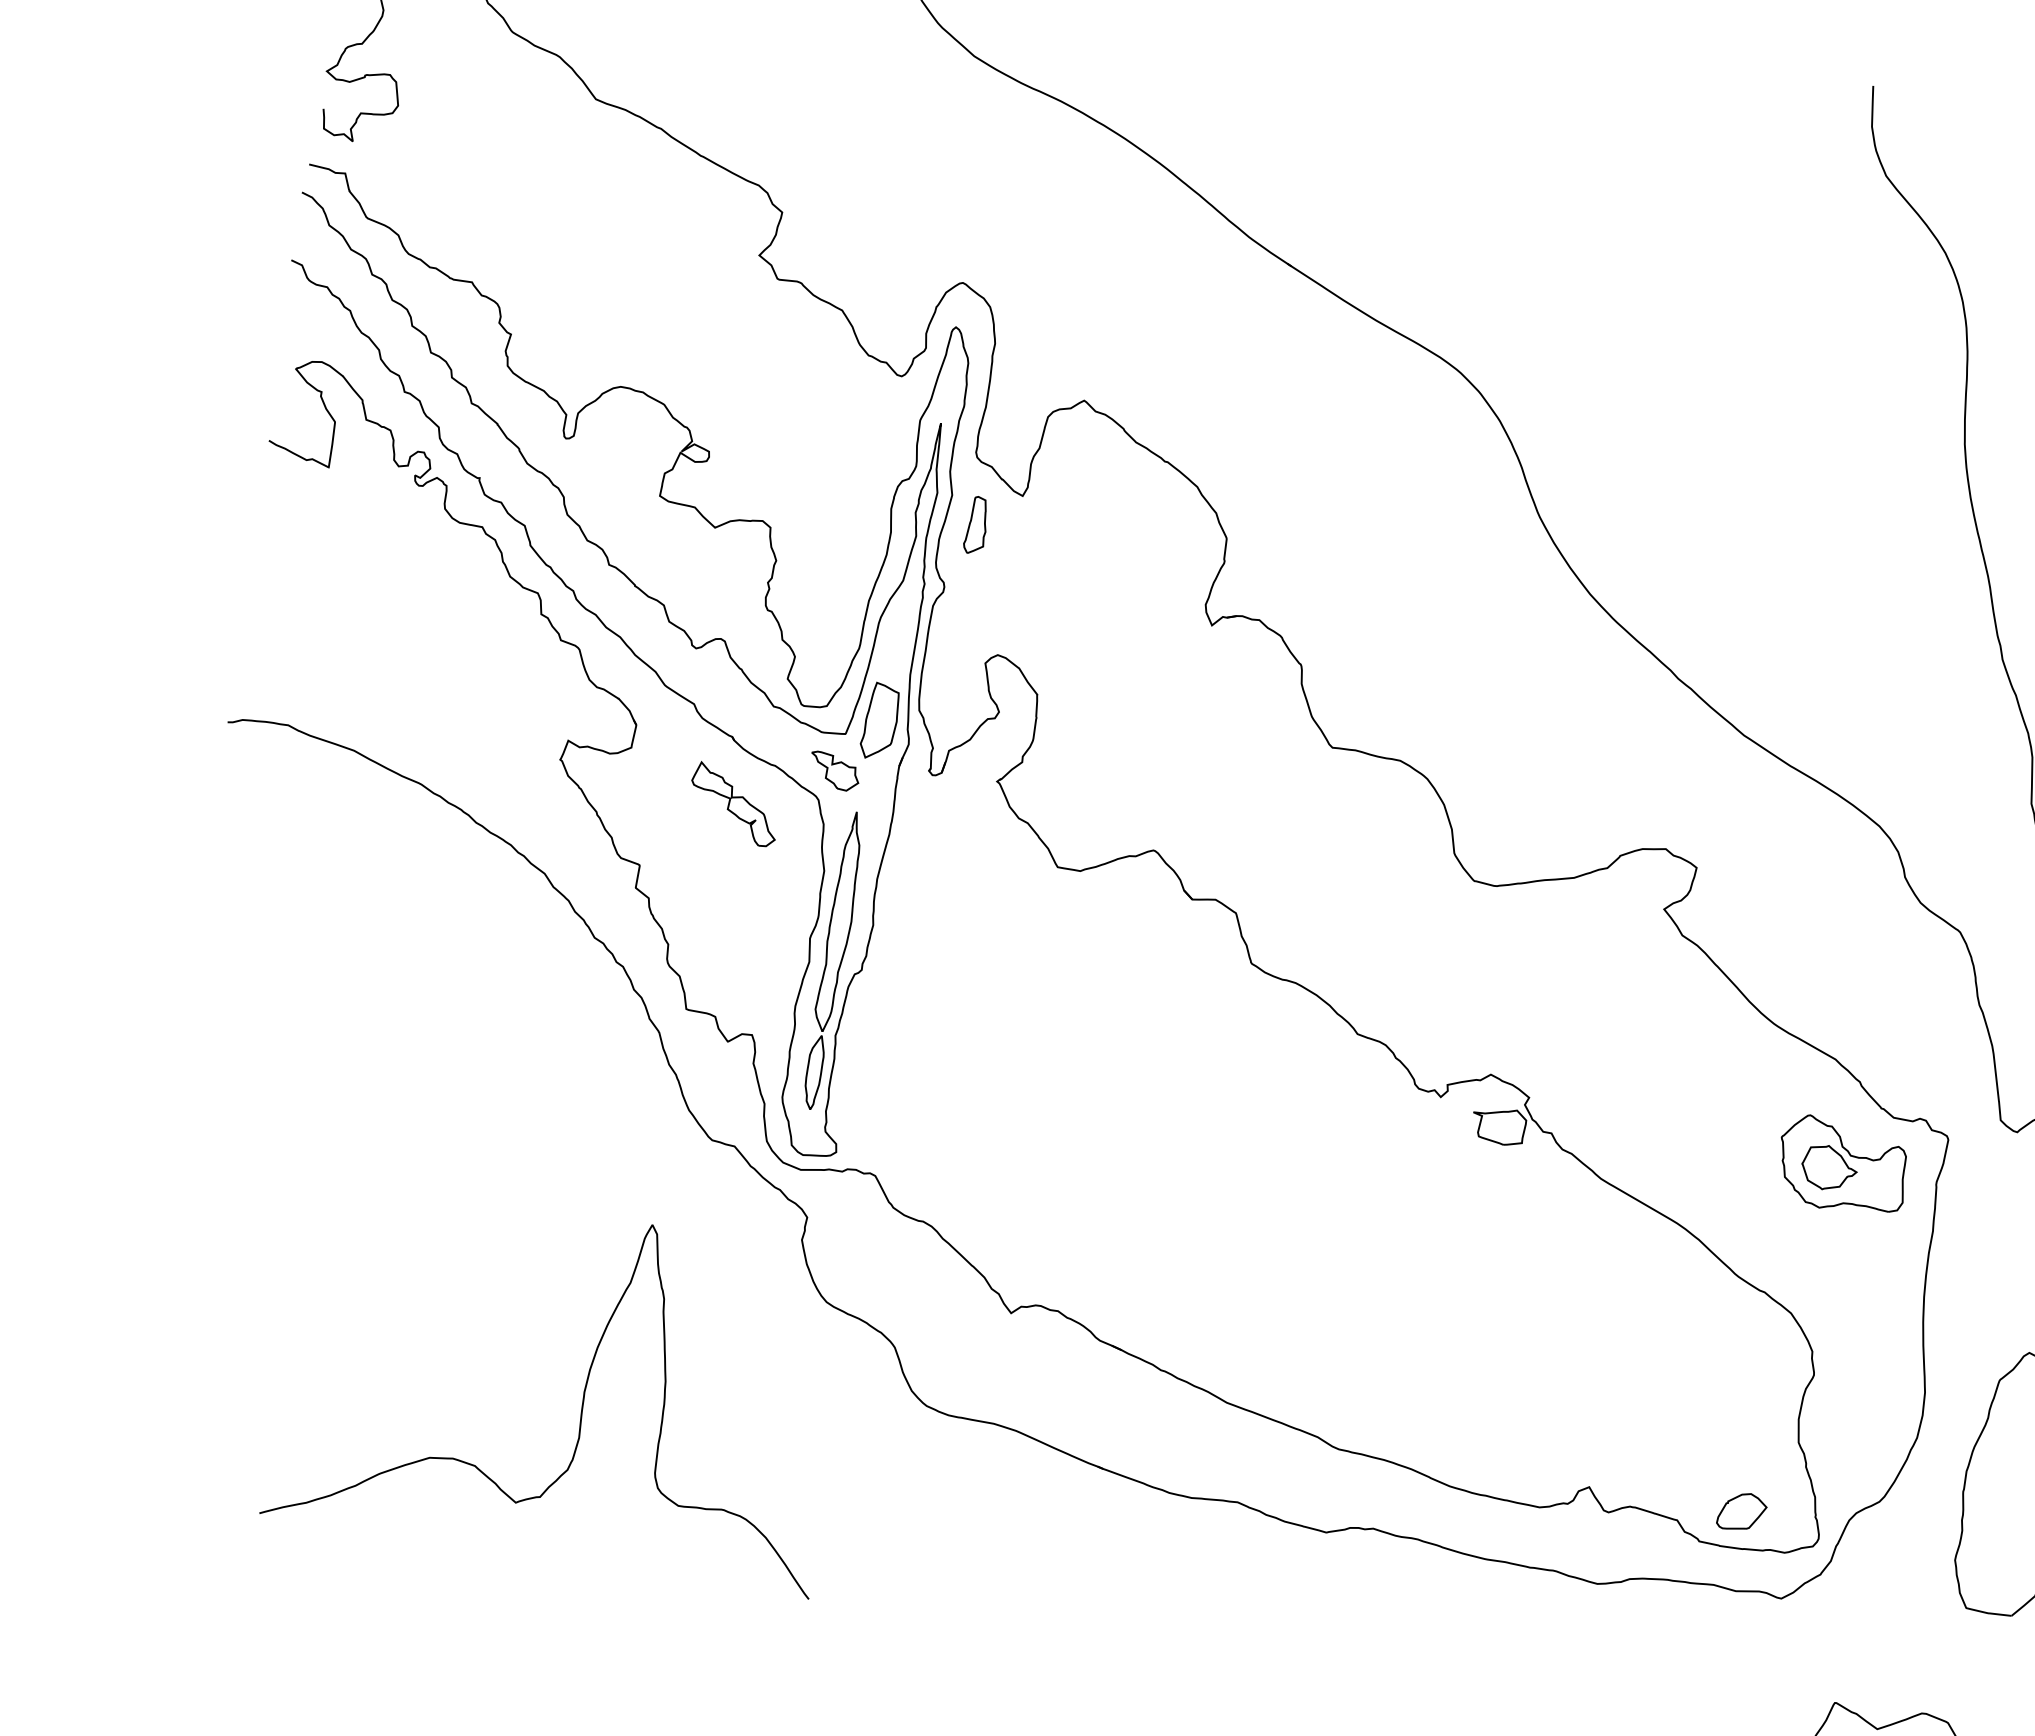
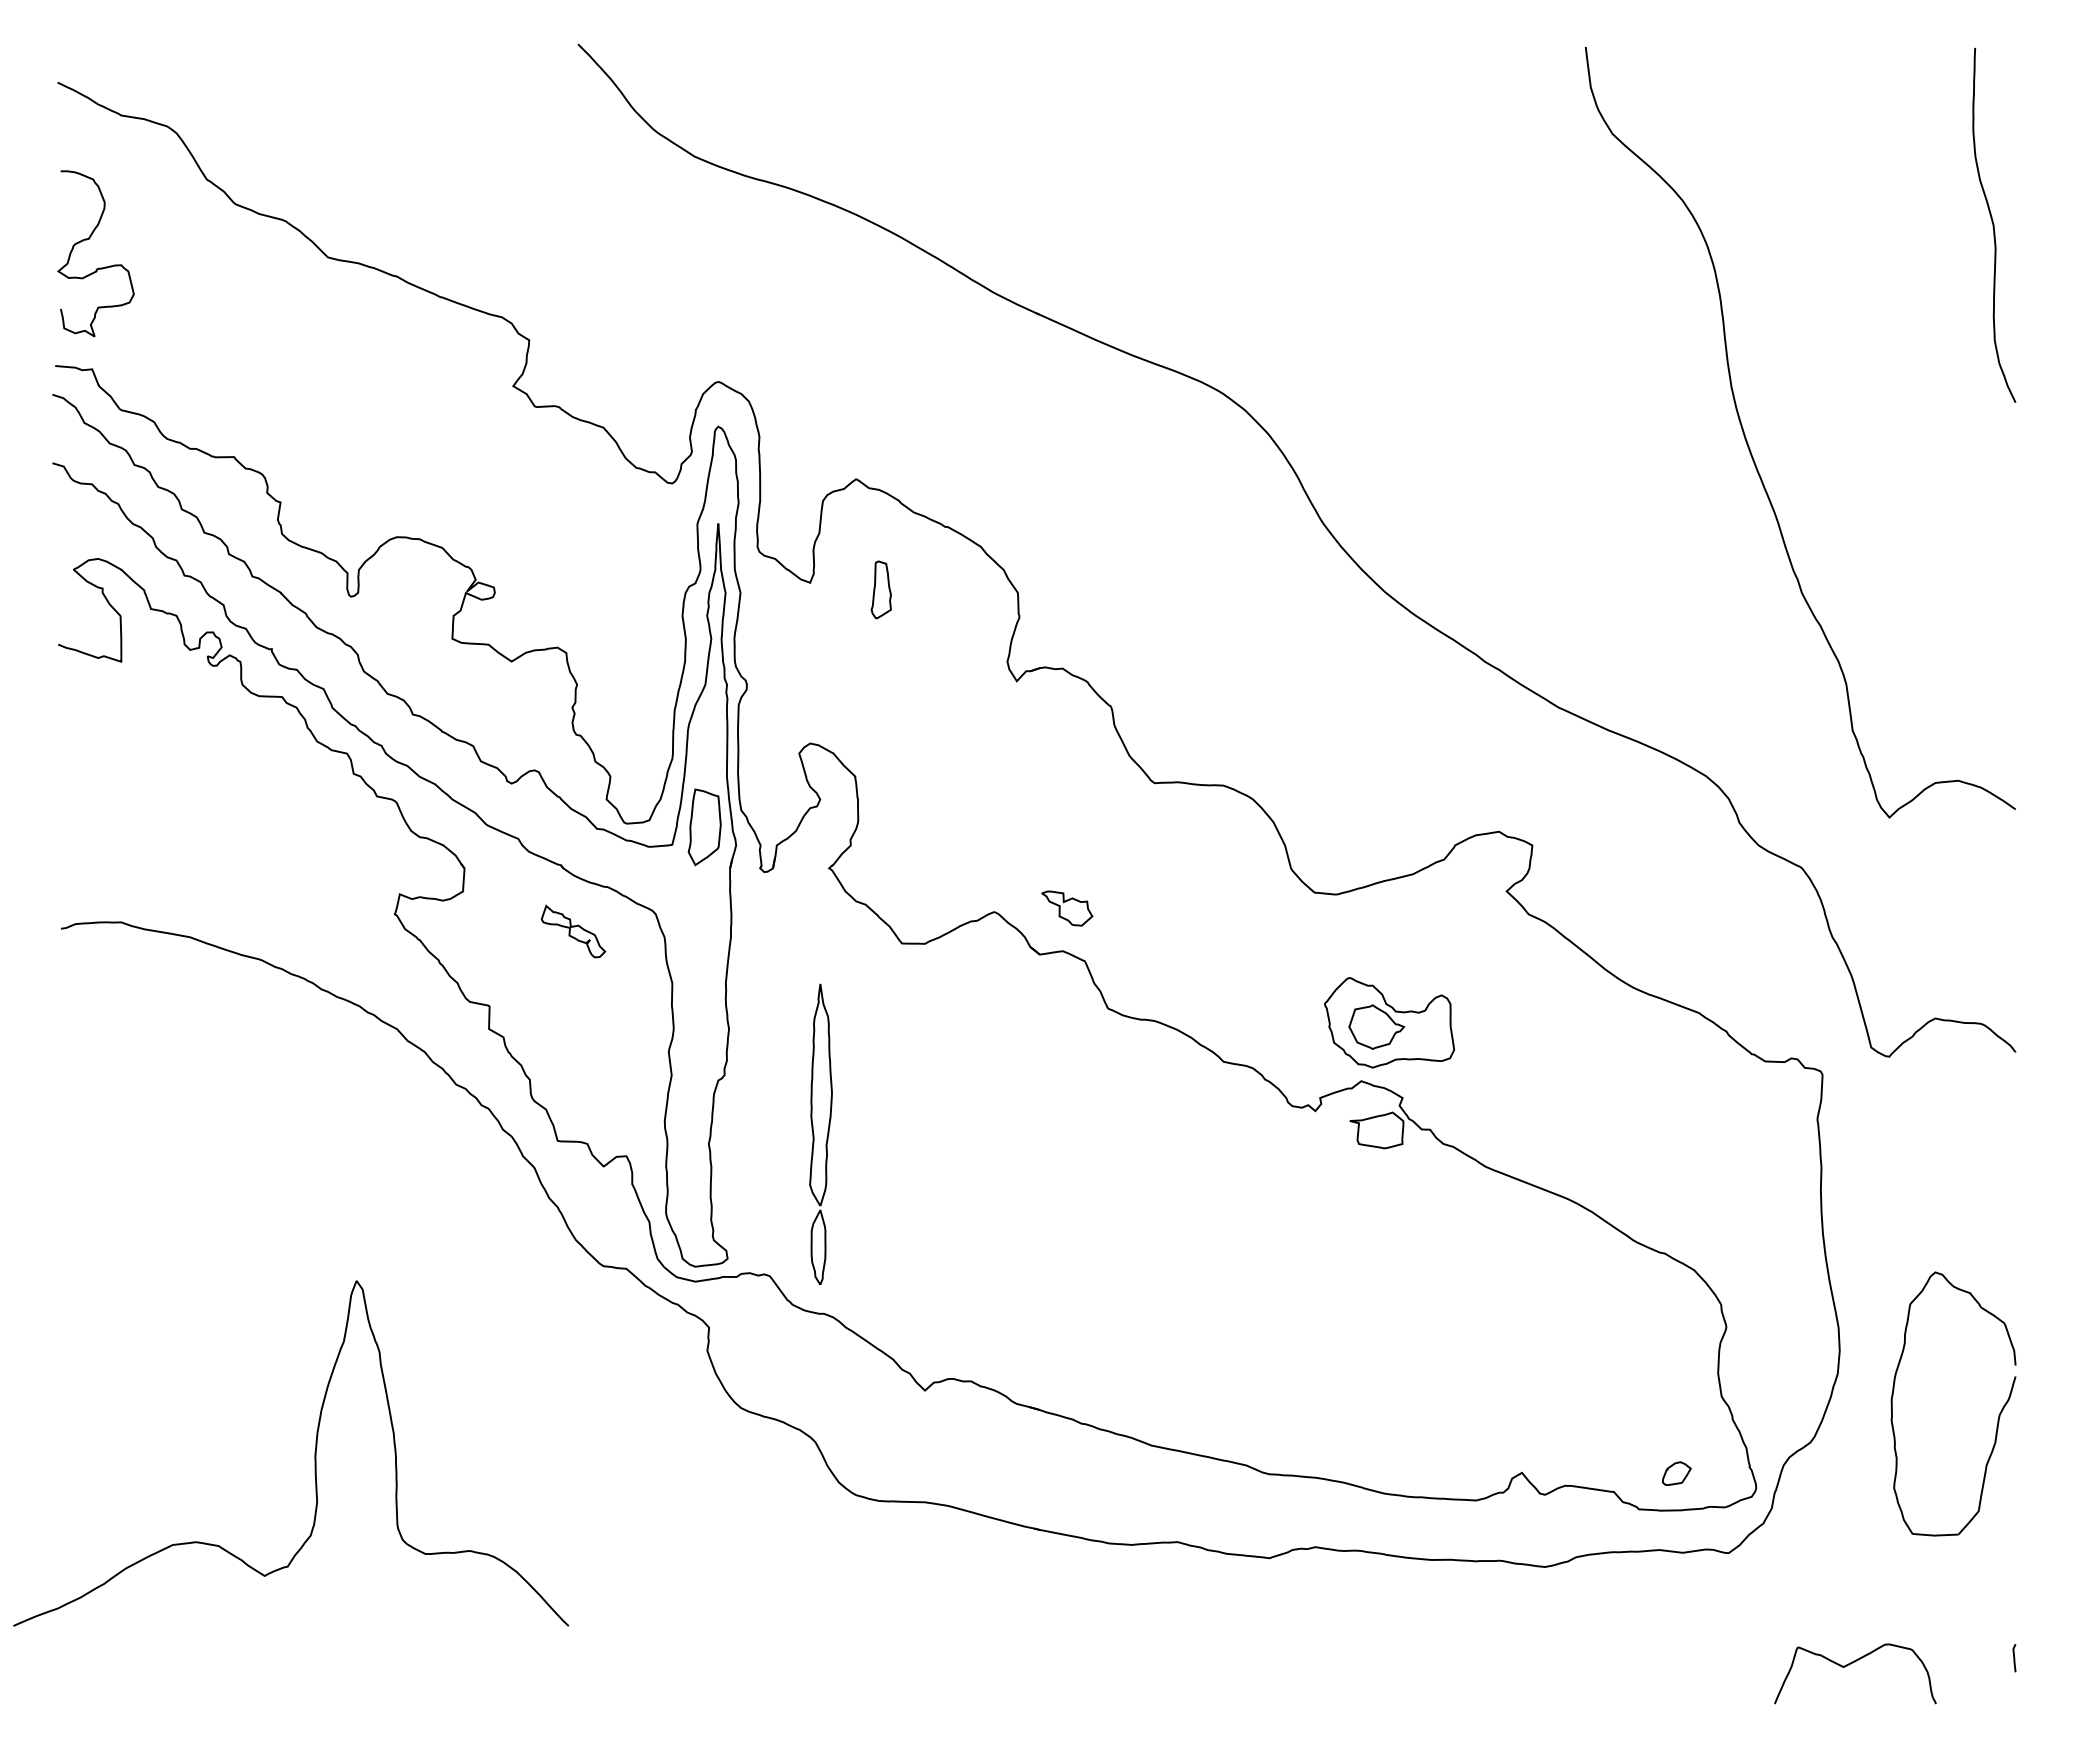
part: (975, 524) -> (880, 589), moved
part: (834, 771) -> (1067, 908), moved
part: (734, 804) -> (573, 931), size x0.7
part: (833, 959) -> (820, 1133), moved
part: (1842, 1165) -> (1389, 1022), moved
curve: (584, 1389) -> (314, 1453), moved
part: (1742, 1511) -> (1676, 1473), size x0.6

